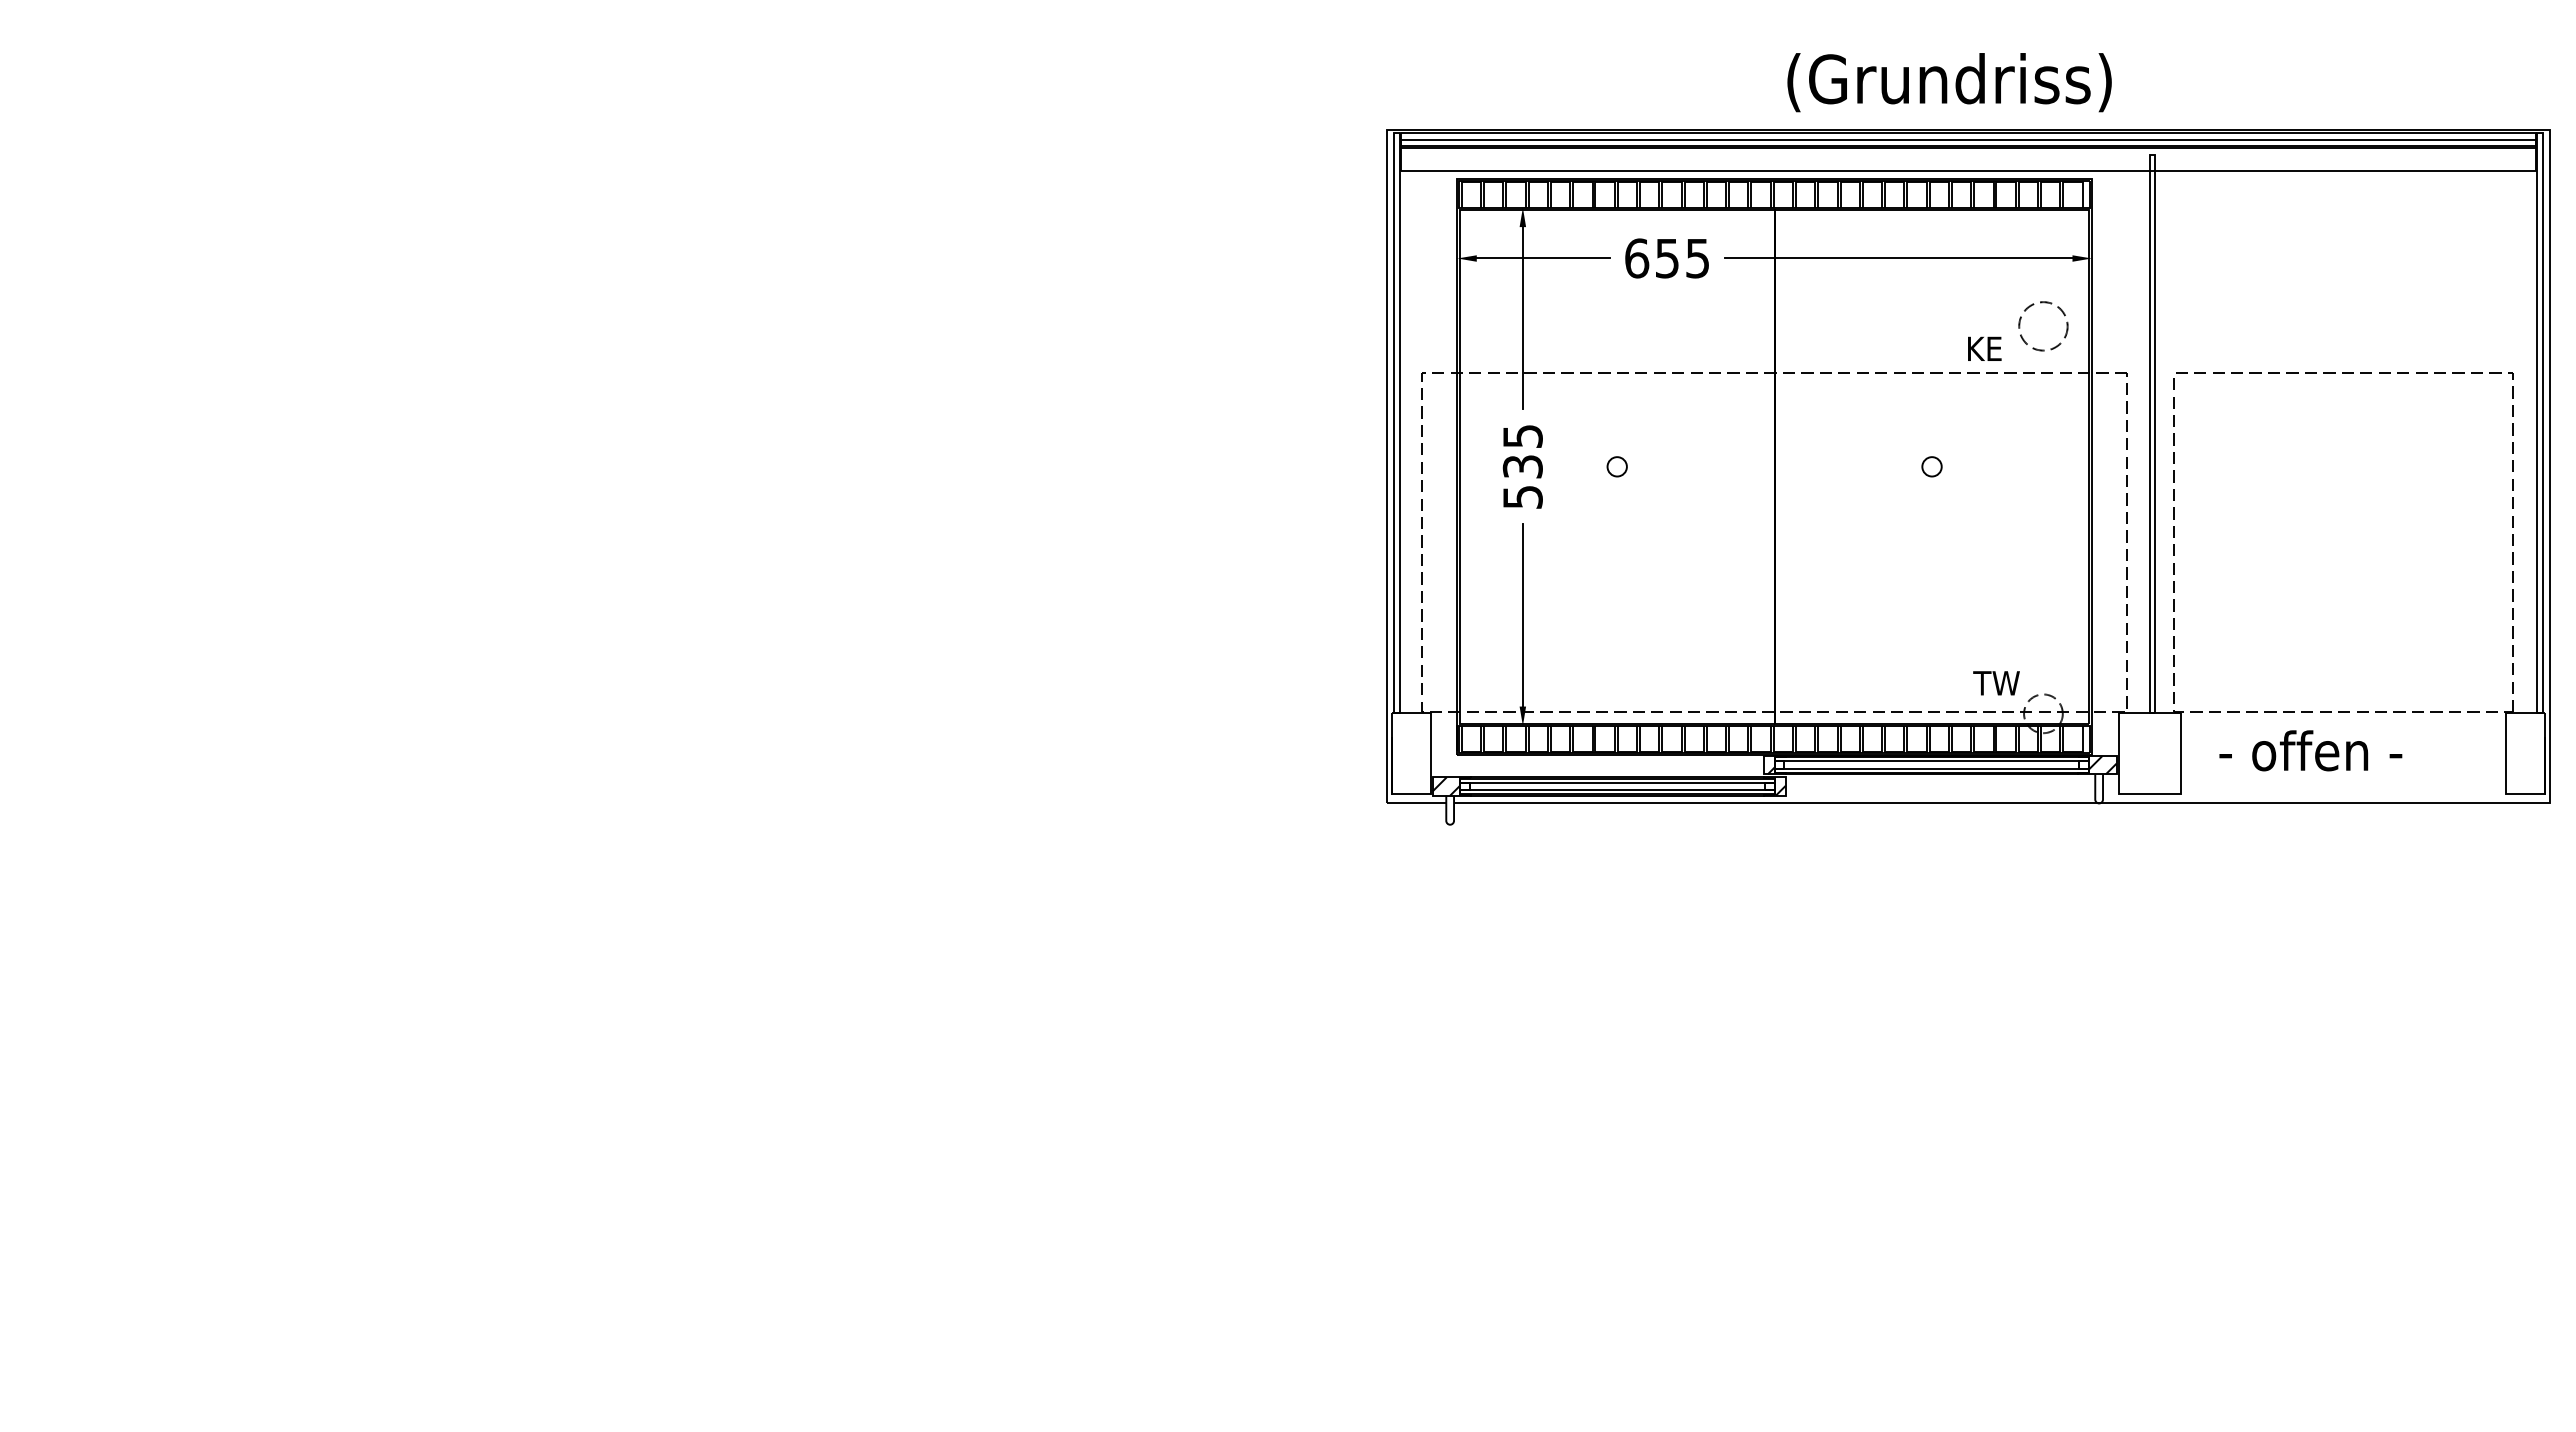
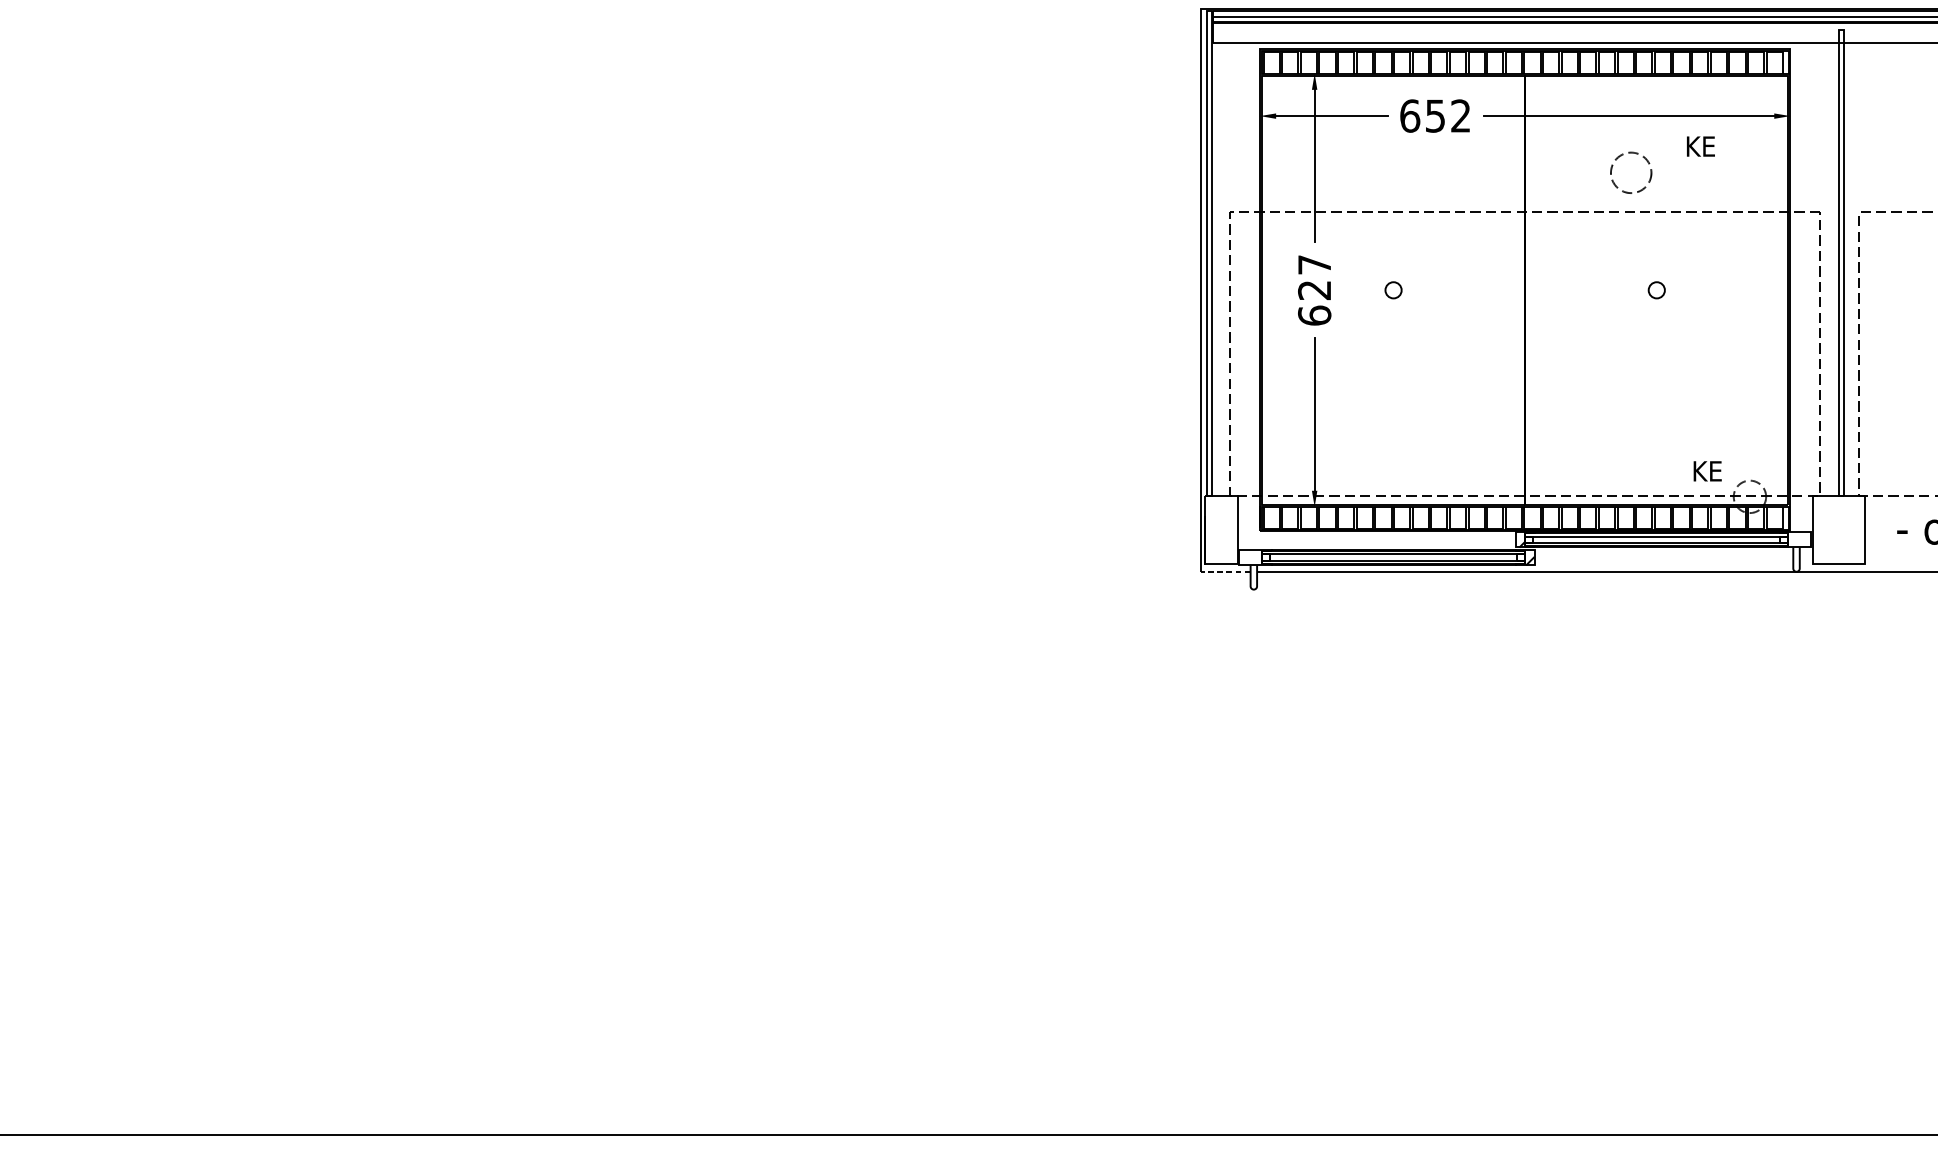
text: (1697, 258) -> (1460, 116), 655 -> 652
circle: (2043, 326) -> (1631, 172), moved
text: (1984, 348) -> (1700, 146), moved
text: (1522, 466) -> (1314, 290), 535 -> 627
text: (1996, 683) -> (1710, 471), TW -> KE
hatch: (2102, 764) -> (1799, 539), removed
hatch: (1446, 786) -> (1250, 557), removed
line: (1416, 803) -> (1225, 571), solid -> dashed

